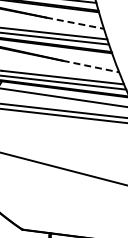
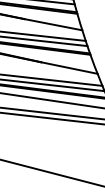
line: (74, 23) -> (52, 25), dashed -> solid
line: (90, 66) -> (68, 68), dashed -> solid

